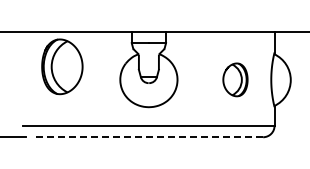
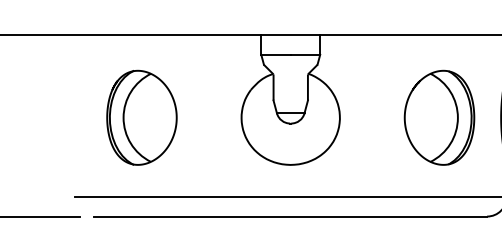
part: (62, 66) -> (142, 117), moved
part: (235, 79) -> (439, 117), size x1.67
line: (148, 137) -> (290, 216), dashed -> solid

